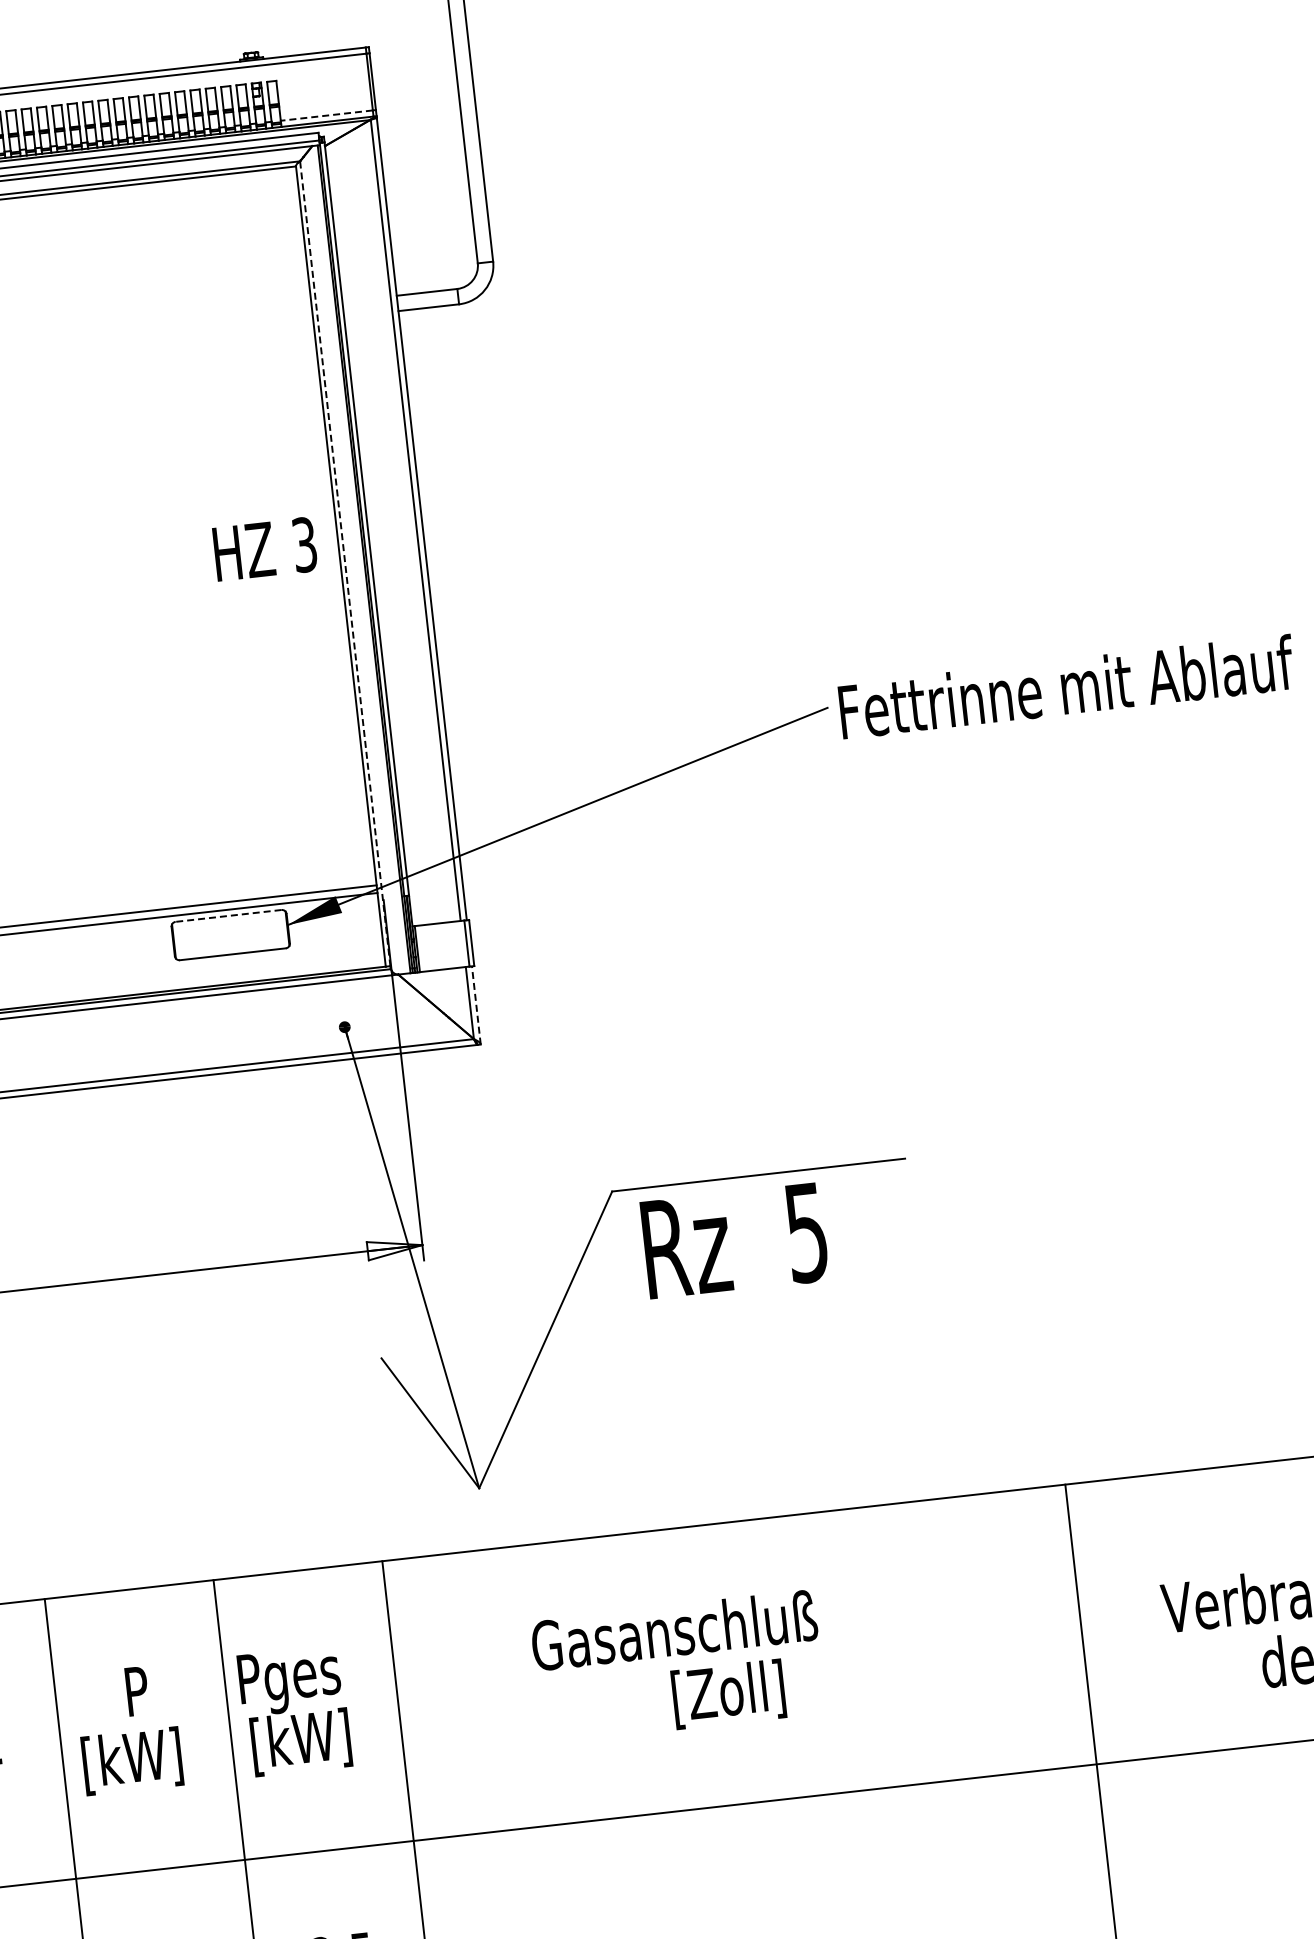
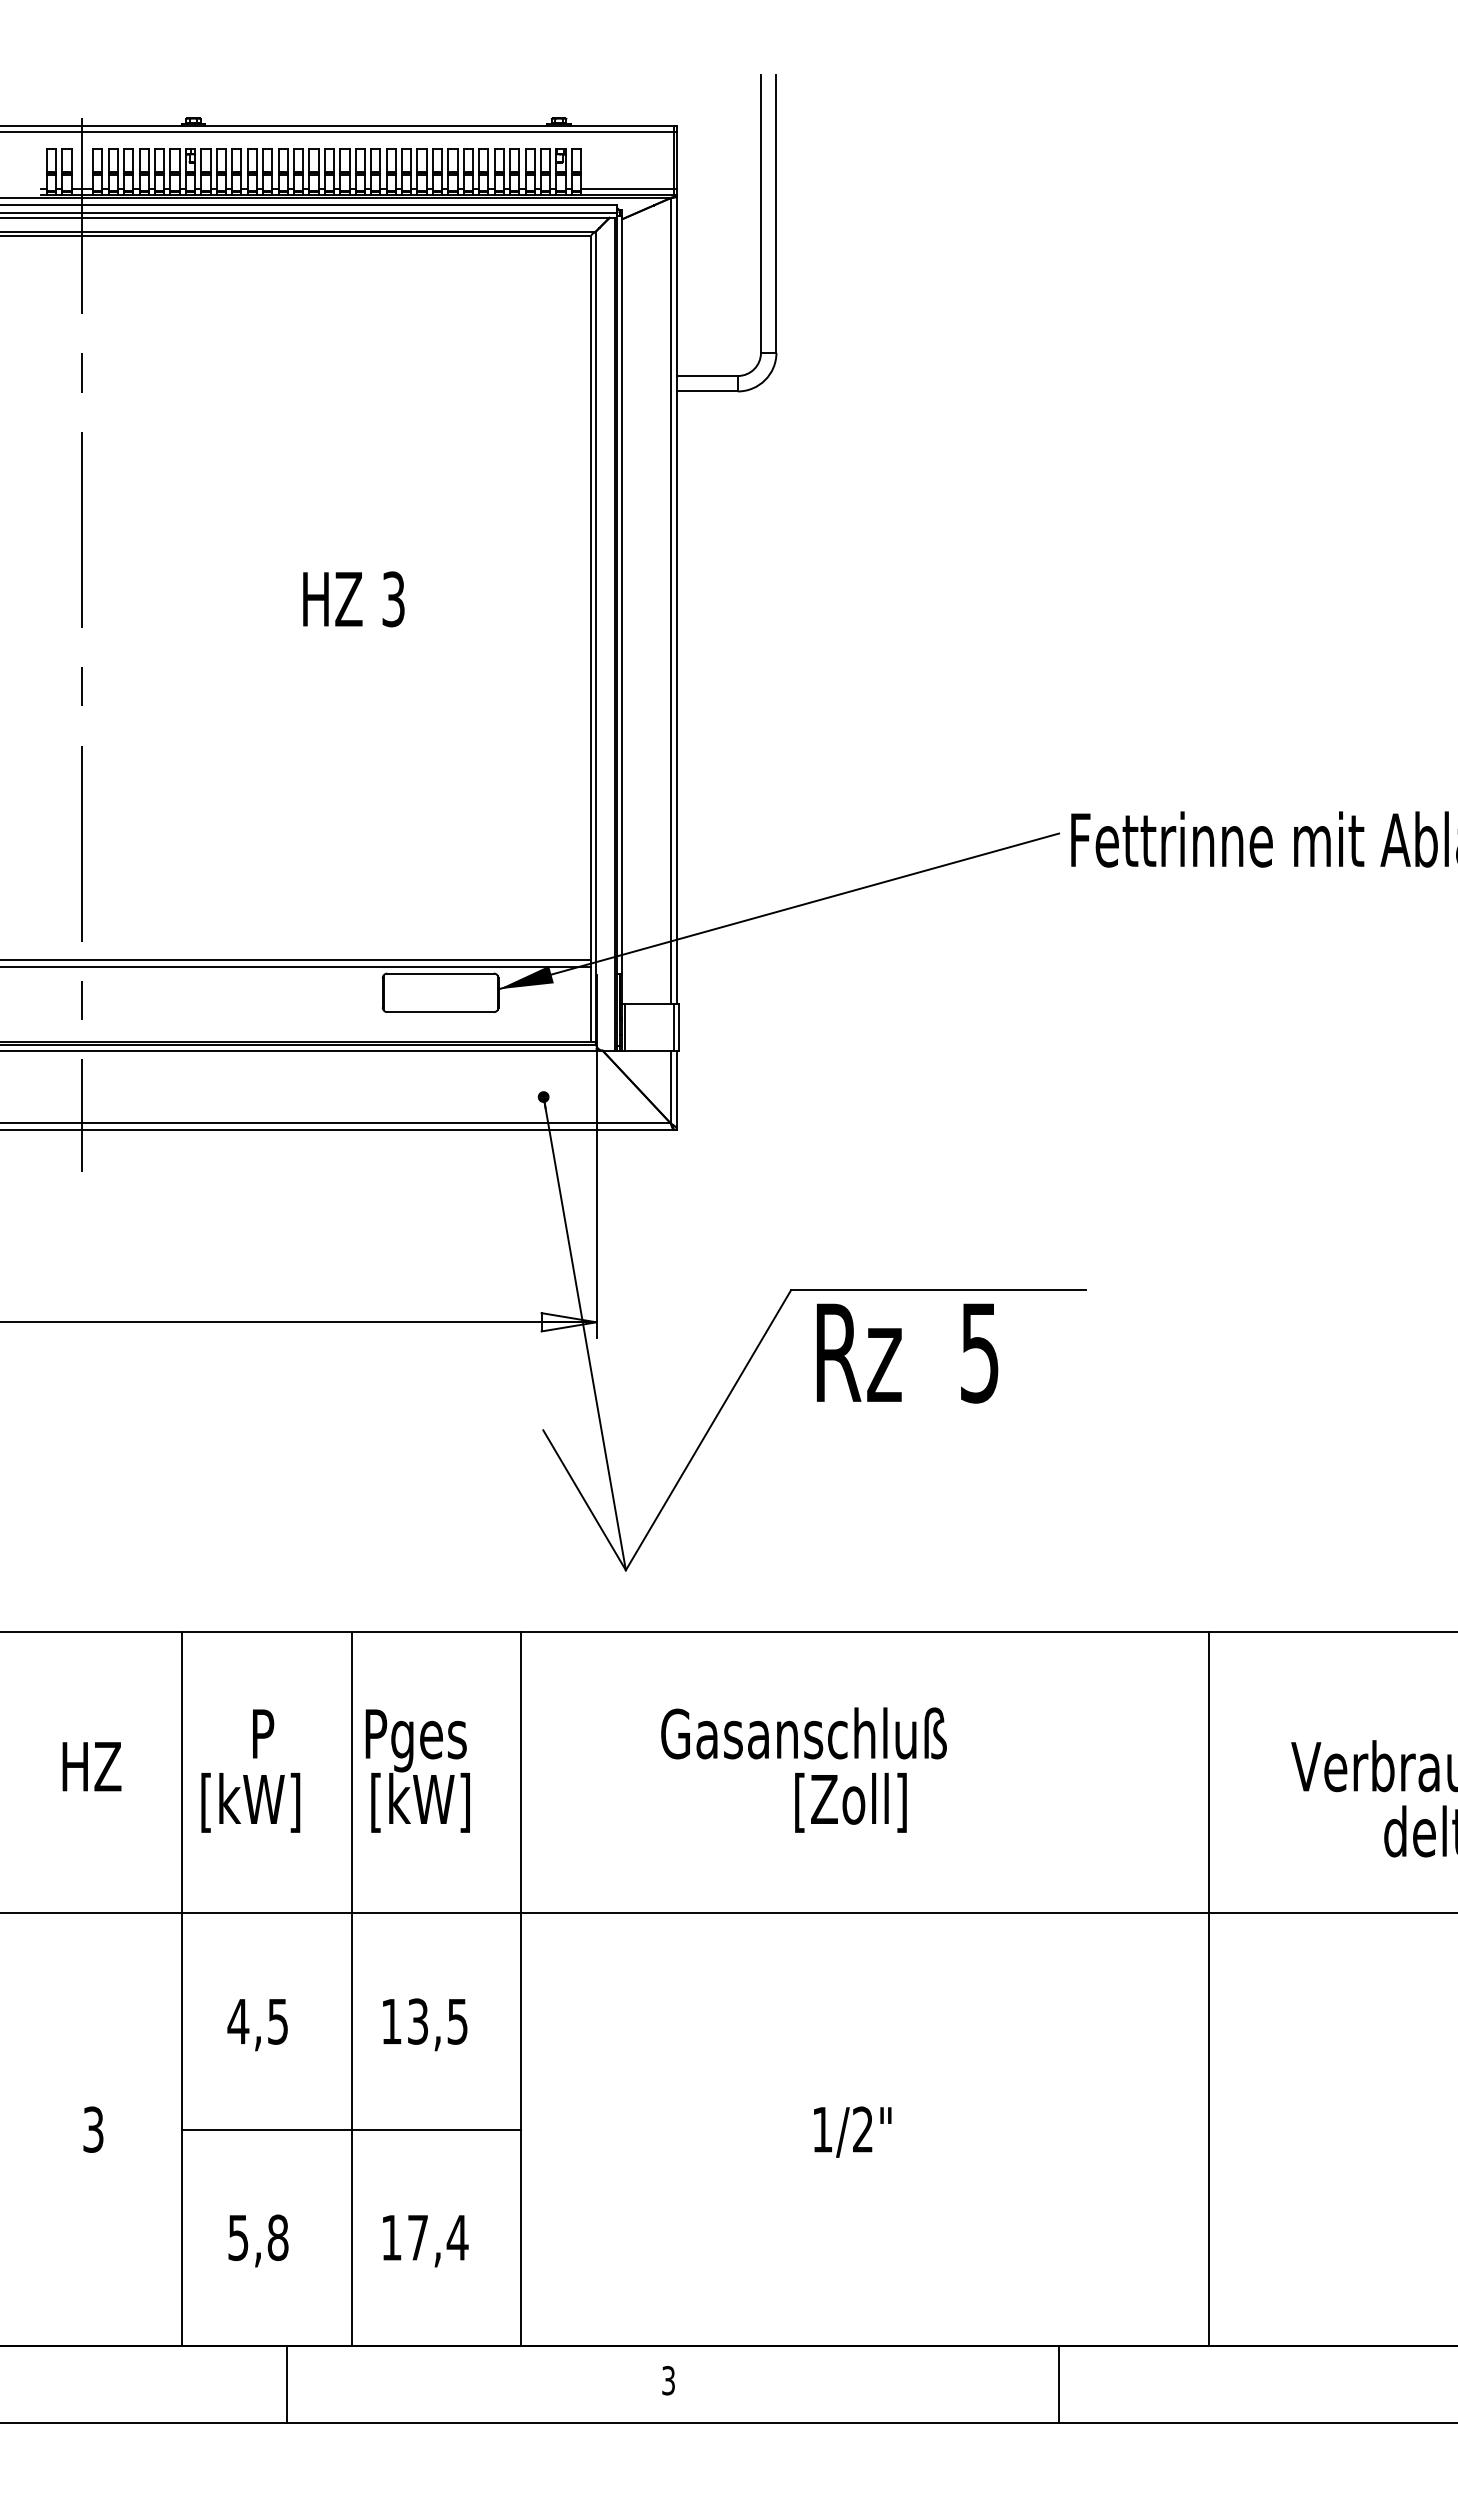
line: (325, 116) -> (626, 189), dashed -> solid
text: (264, 549) -> (353, 599), moved
line: (344, 563) -> (595, 636), dashed -> solid
line: (228, 915) -> (440, 973), dashed -> solid
line: (475, 1004) -> (676, 1089), dashed -> solid

